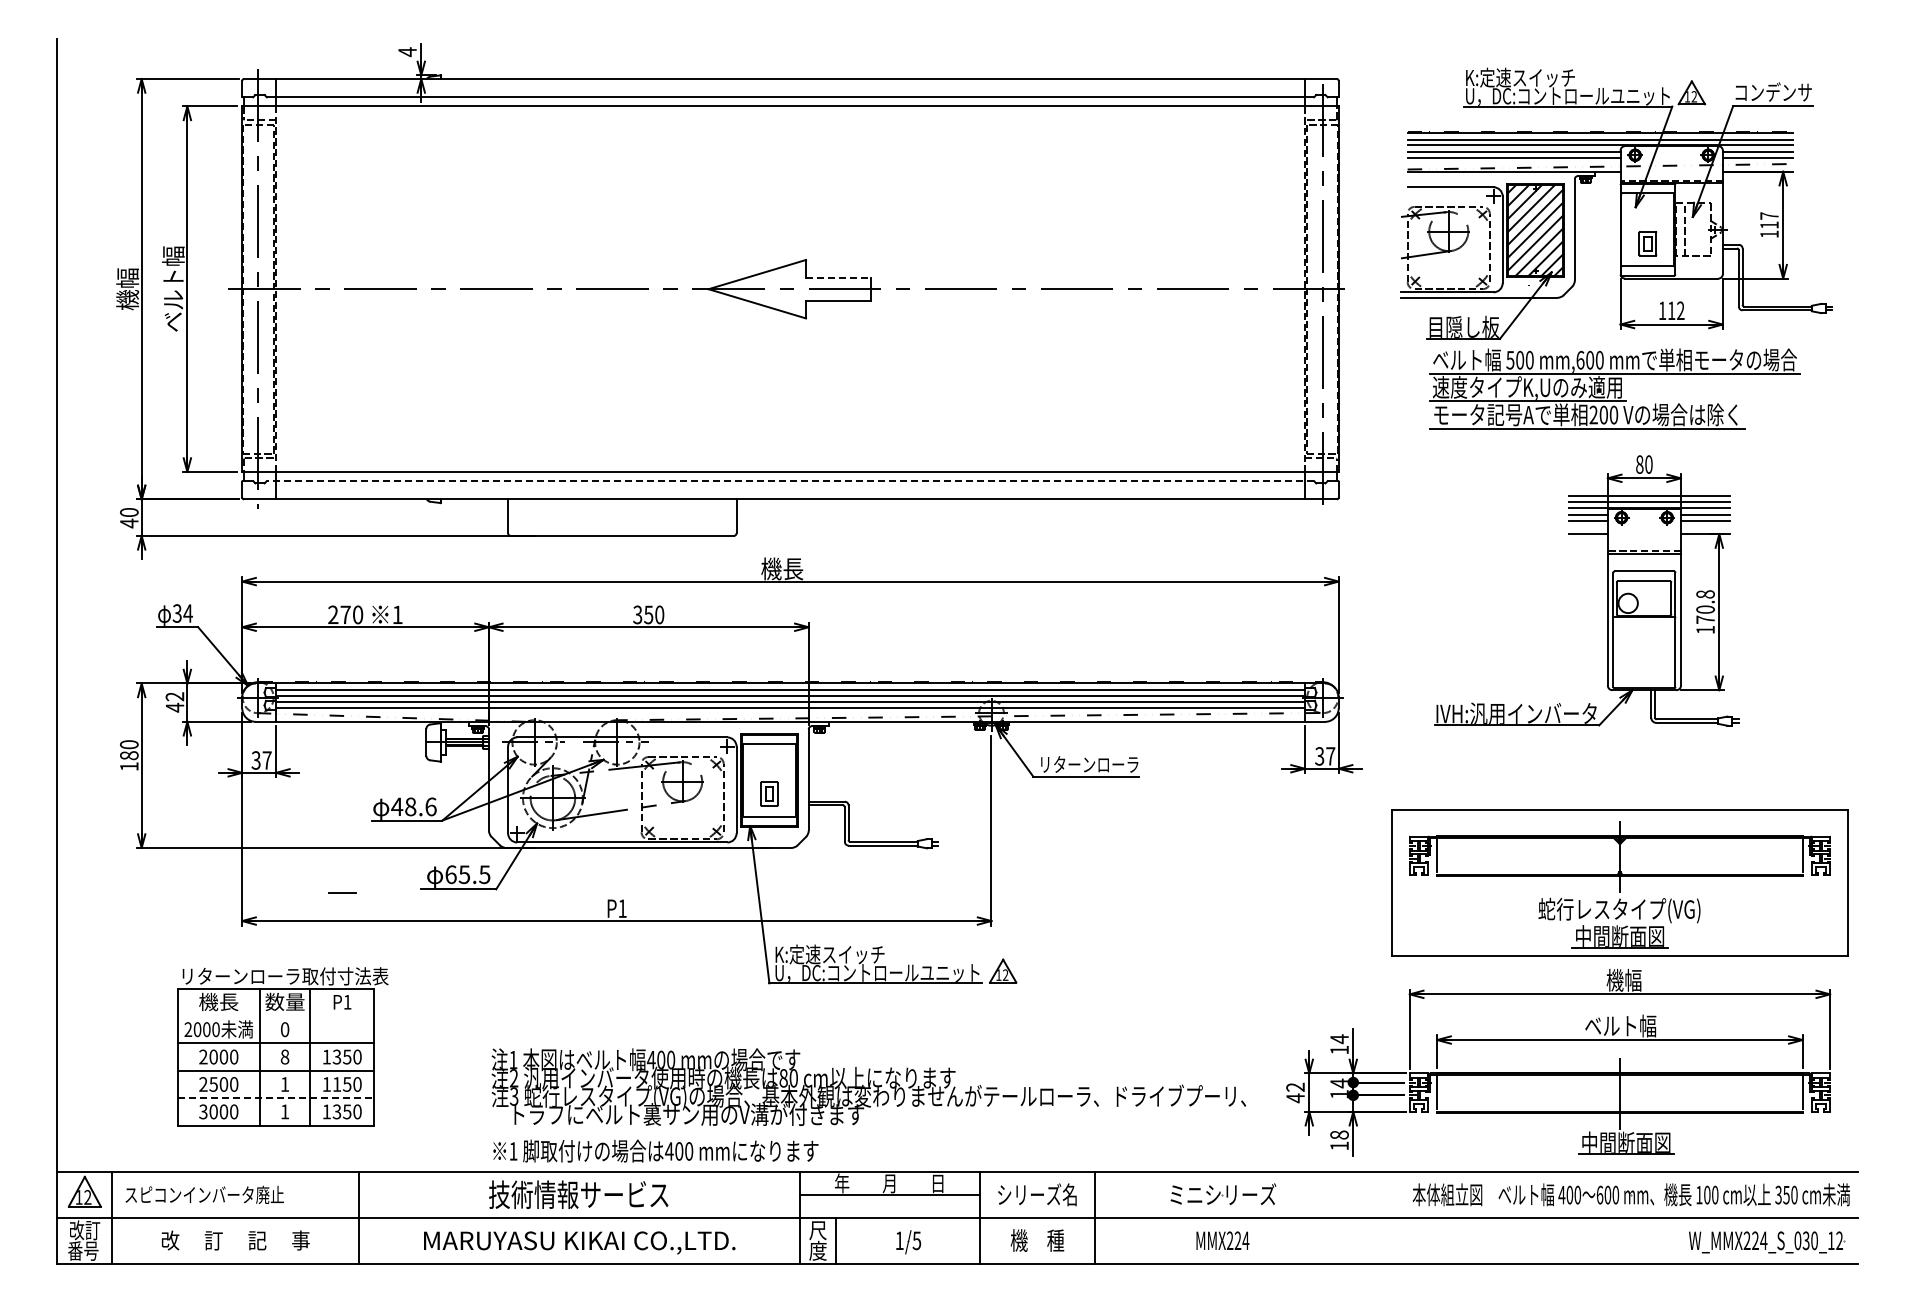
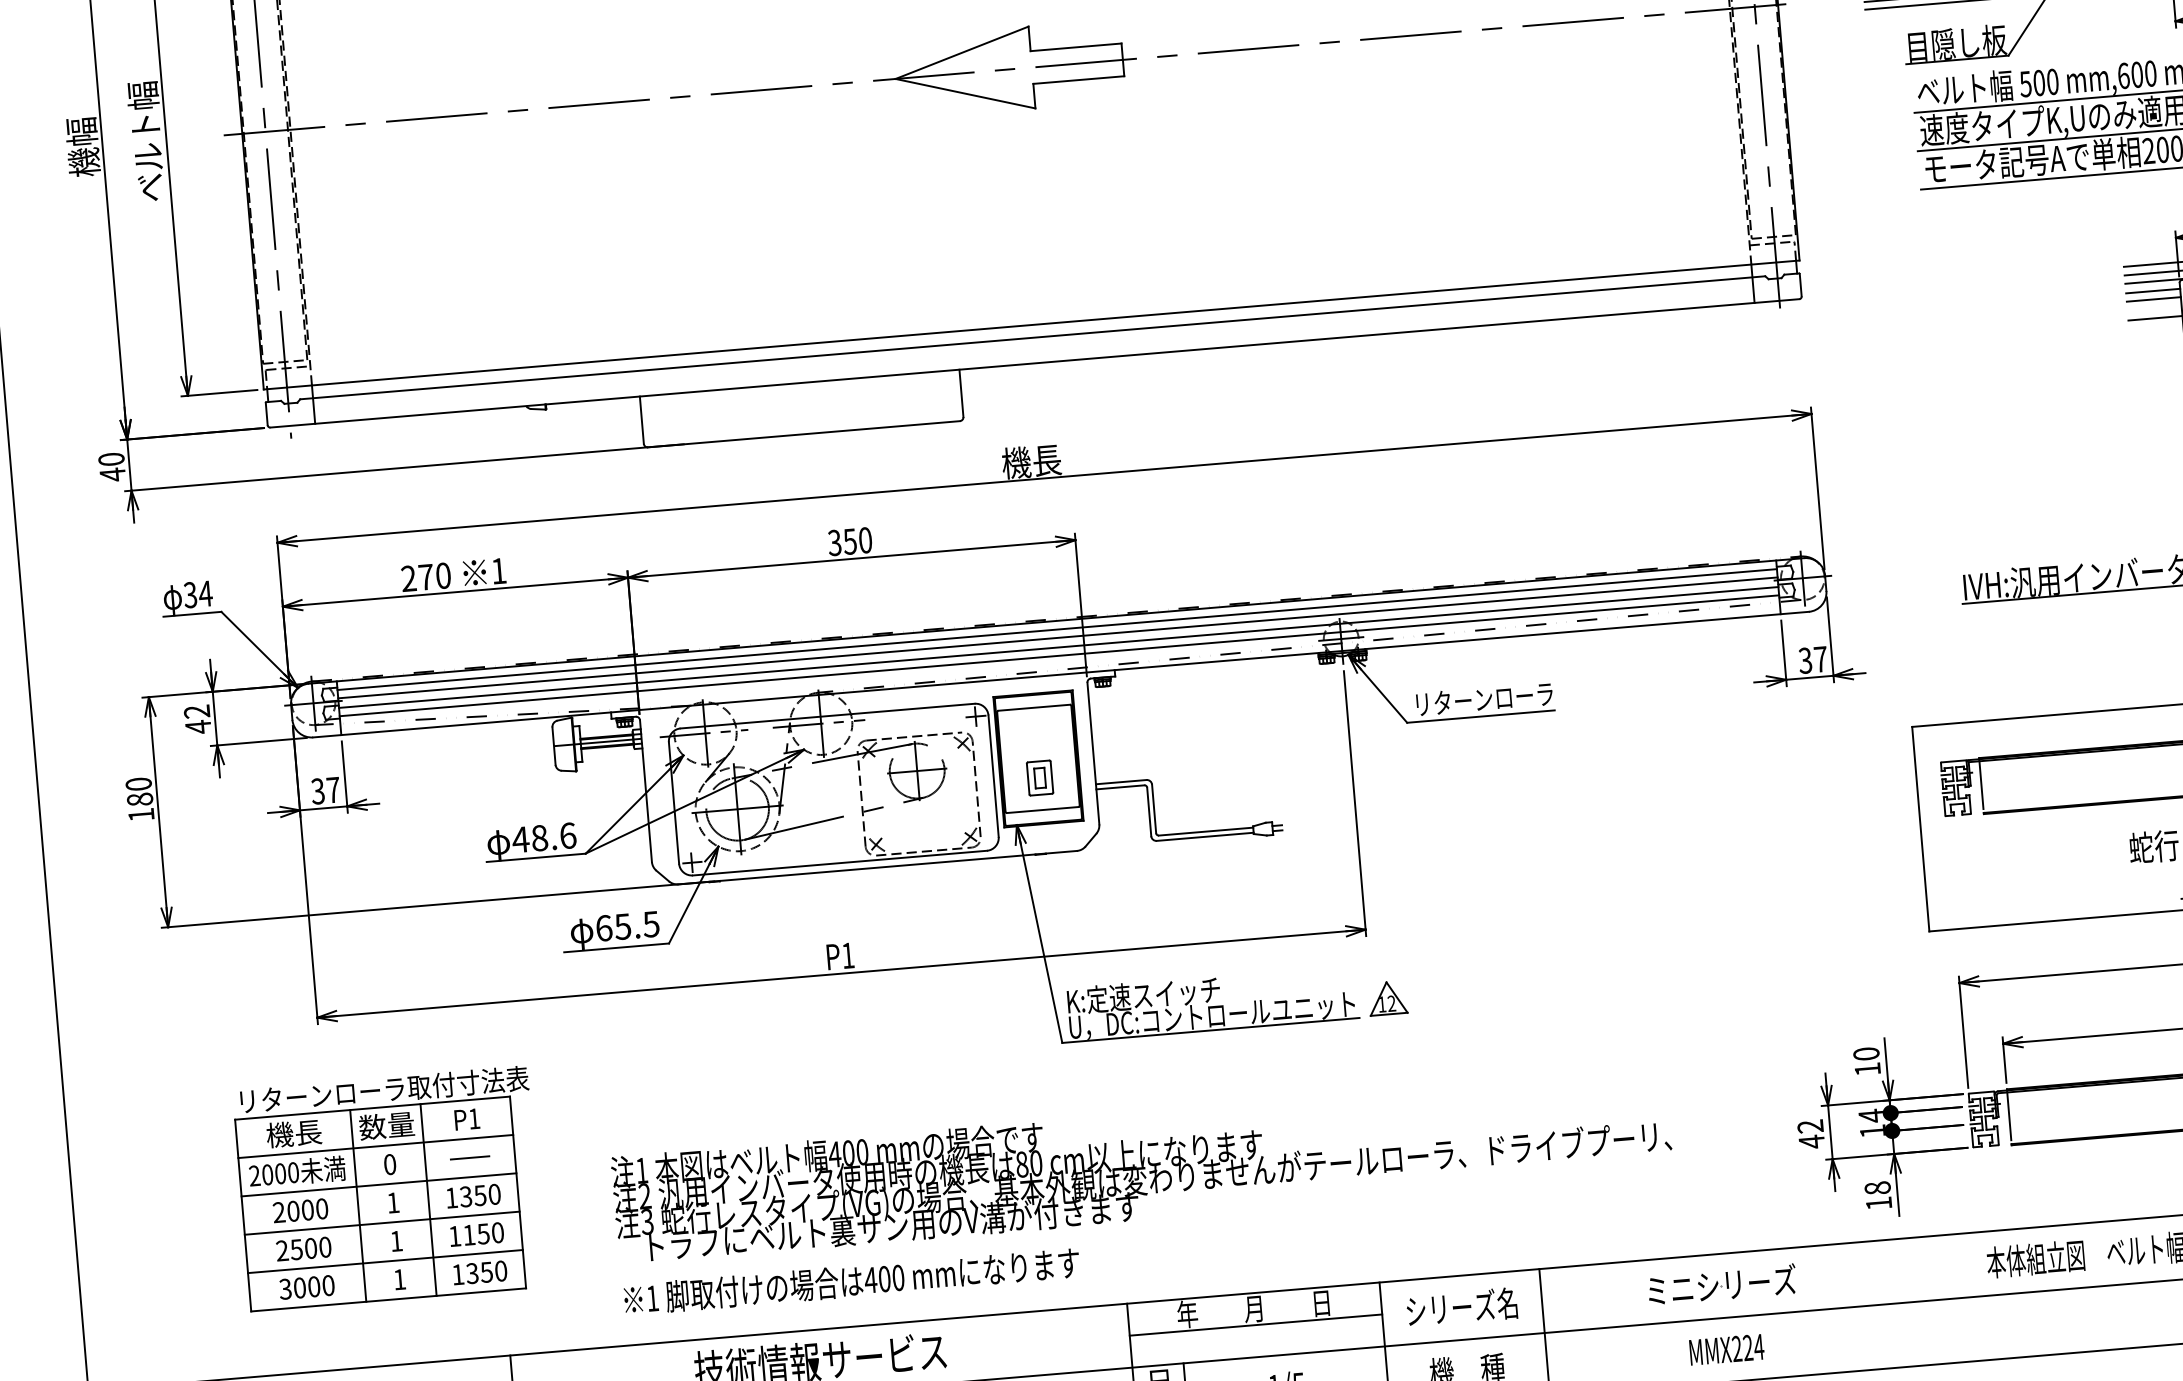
line: (839, 277) -> (1077, 47), dashed -> solid
line: (790, 481) -> (1032, 338), dashed -> solid
line: (342, 892) -> (470, 1157), moved
line: (275, 1015) -> (375, 1145), added
text: (1339, 1039) -> (1866, 1054), 14 -> 10
text: (284, 1056) -> (392, 1202), 8 -> 1
line: (276, 1098) -> (386, 1261), dashed -> solid
text: (868, 1105) -> (1143, 1192), moved

